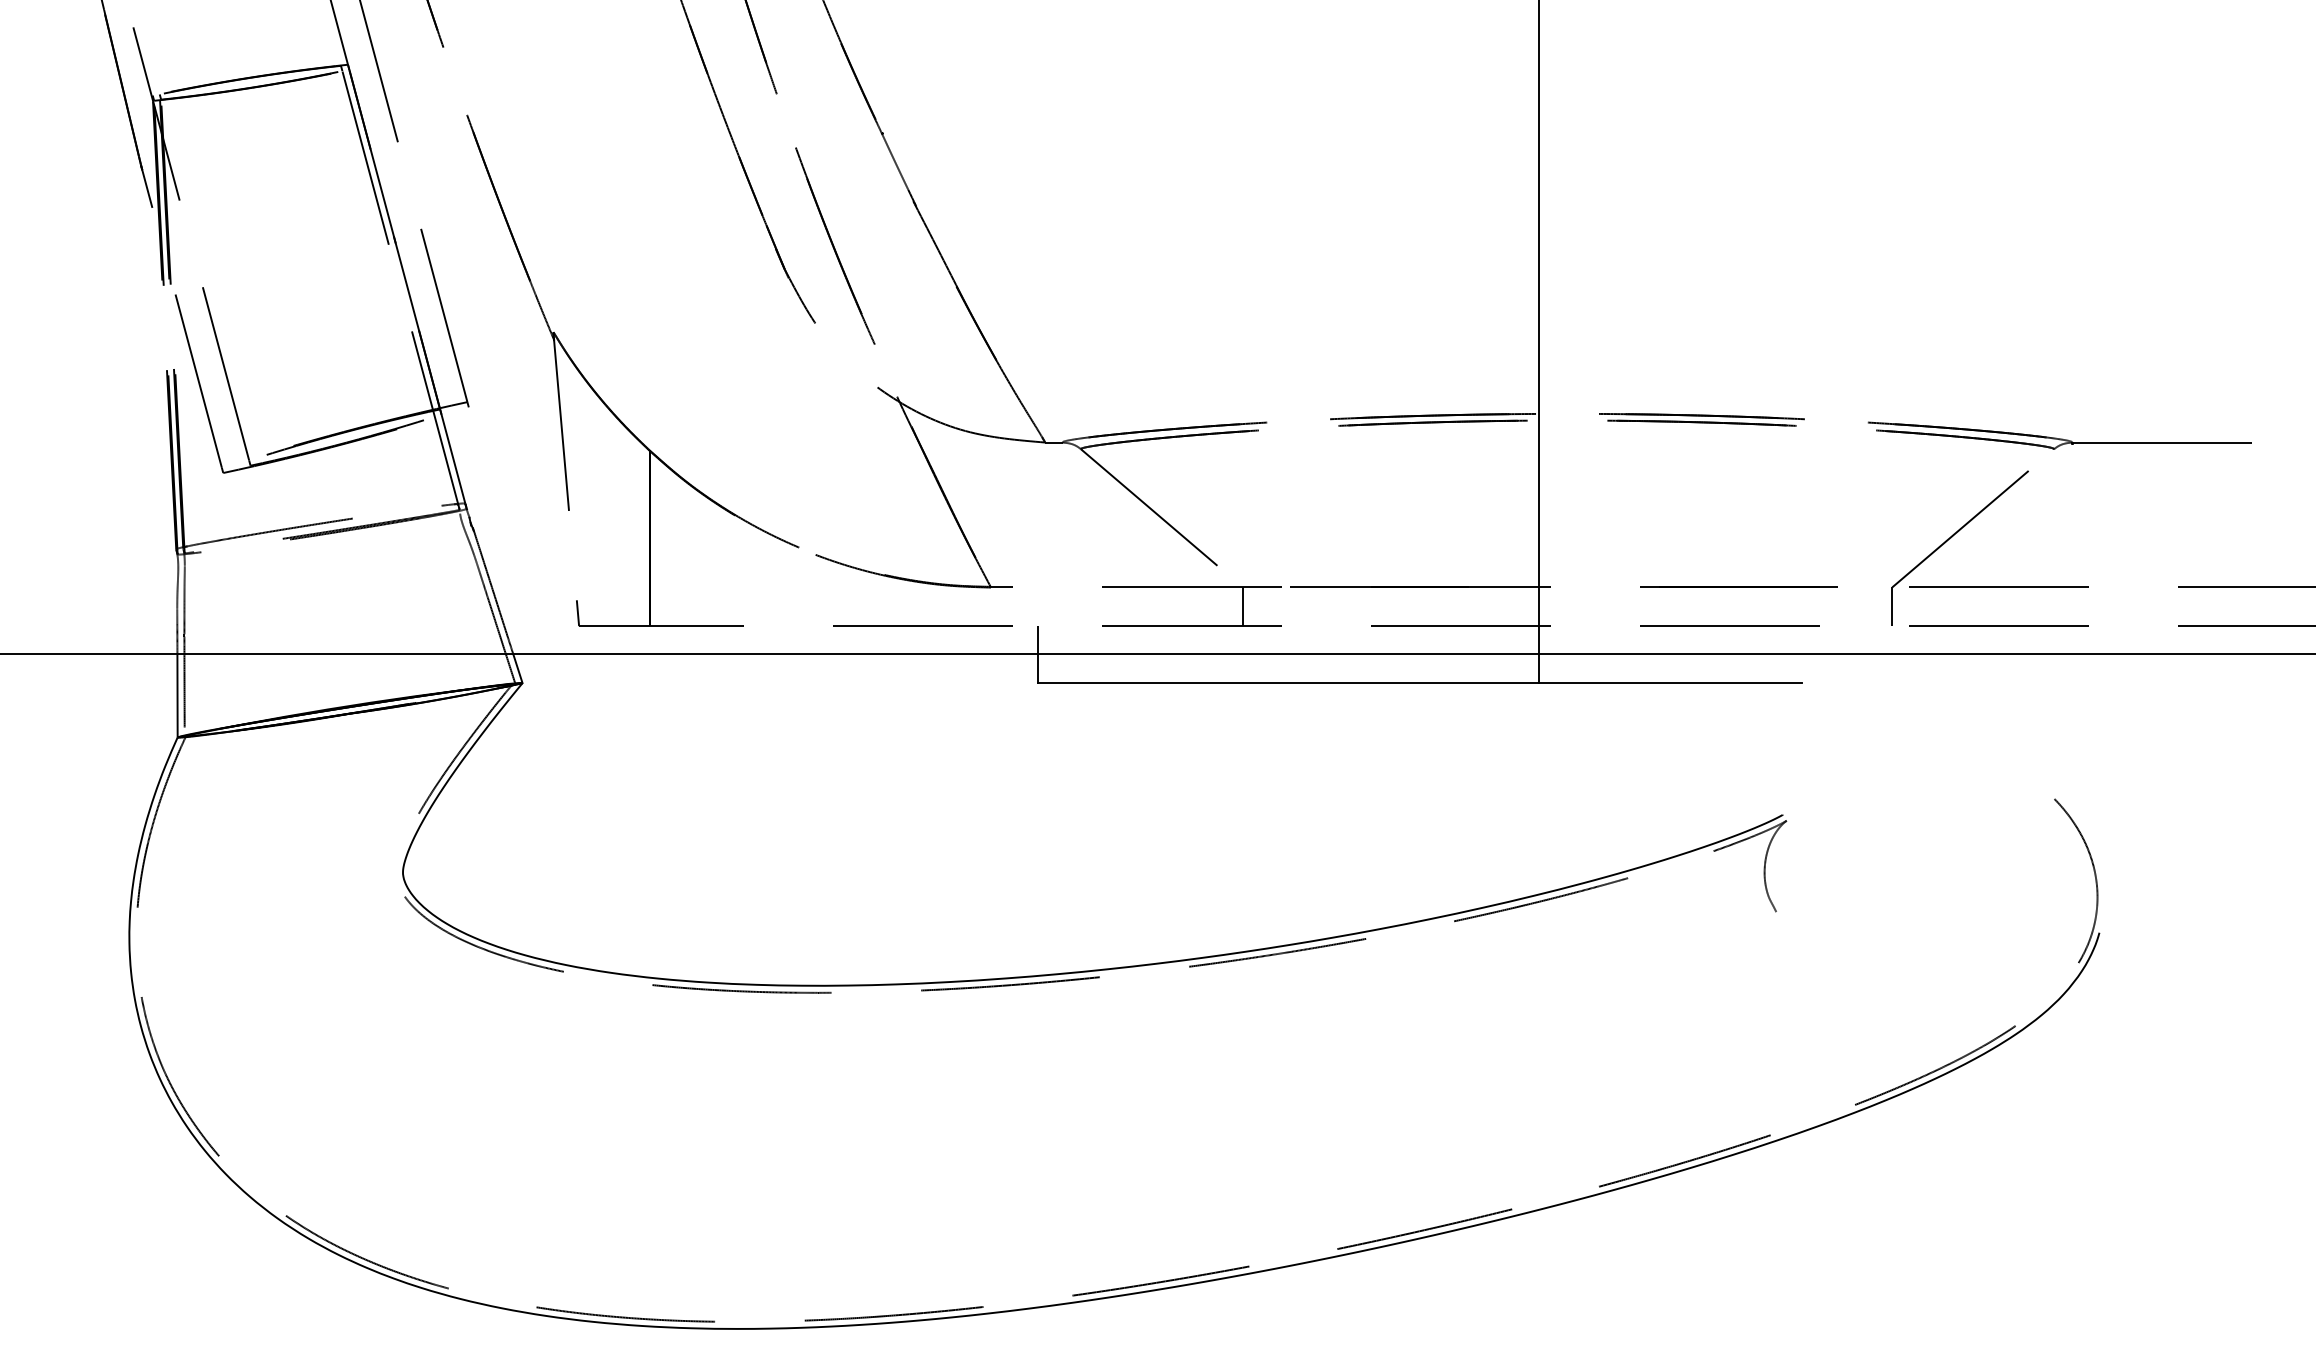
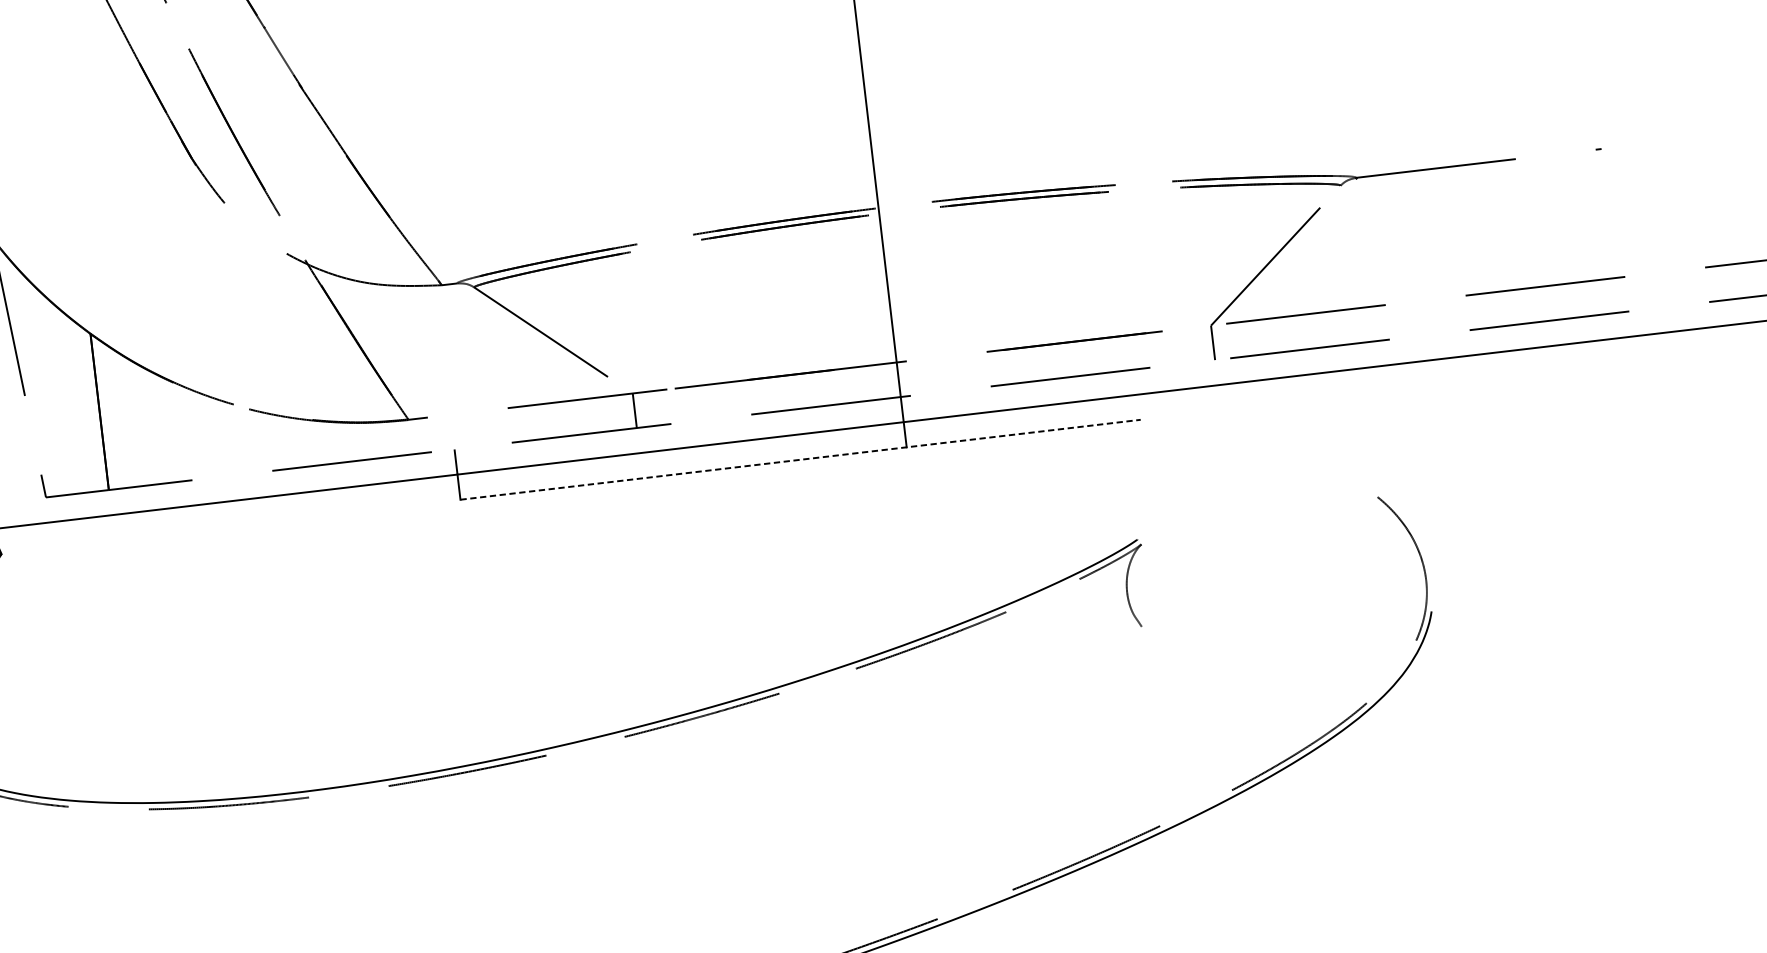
line: (1420, 682) -> (800, 459), solid -> dashed

